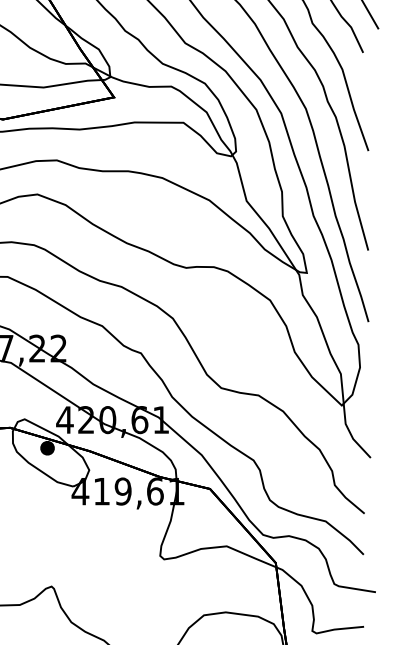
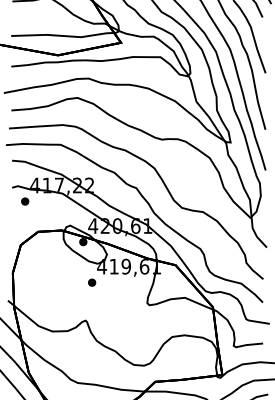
part: (63, 519) -> (92, 282), added

